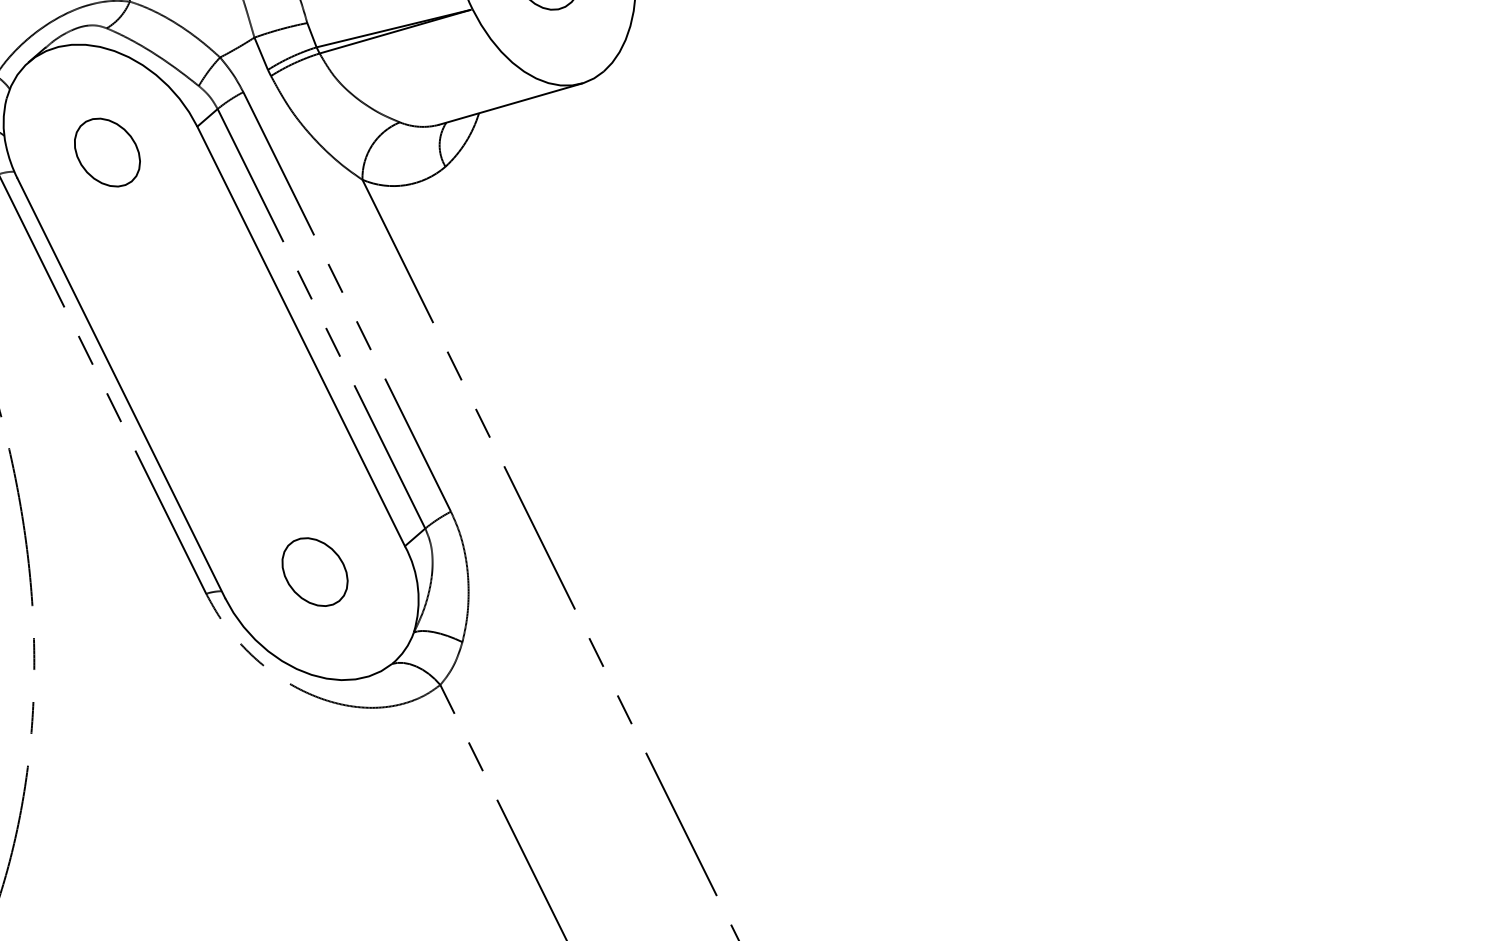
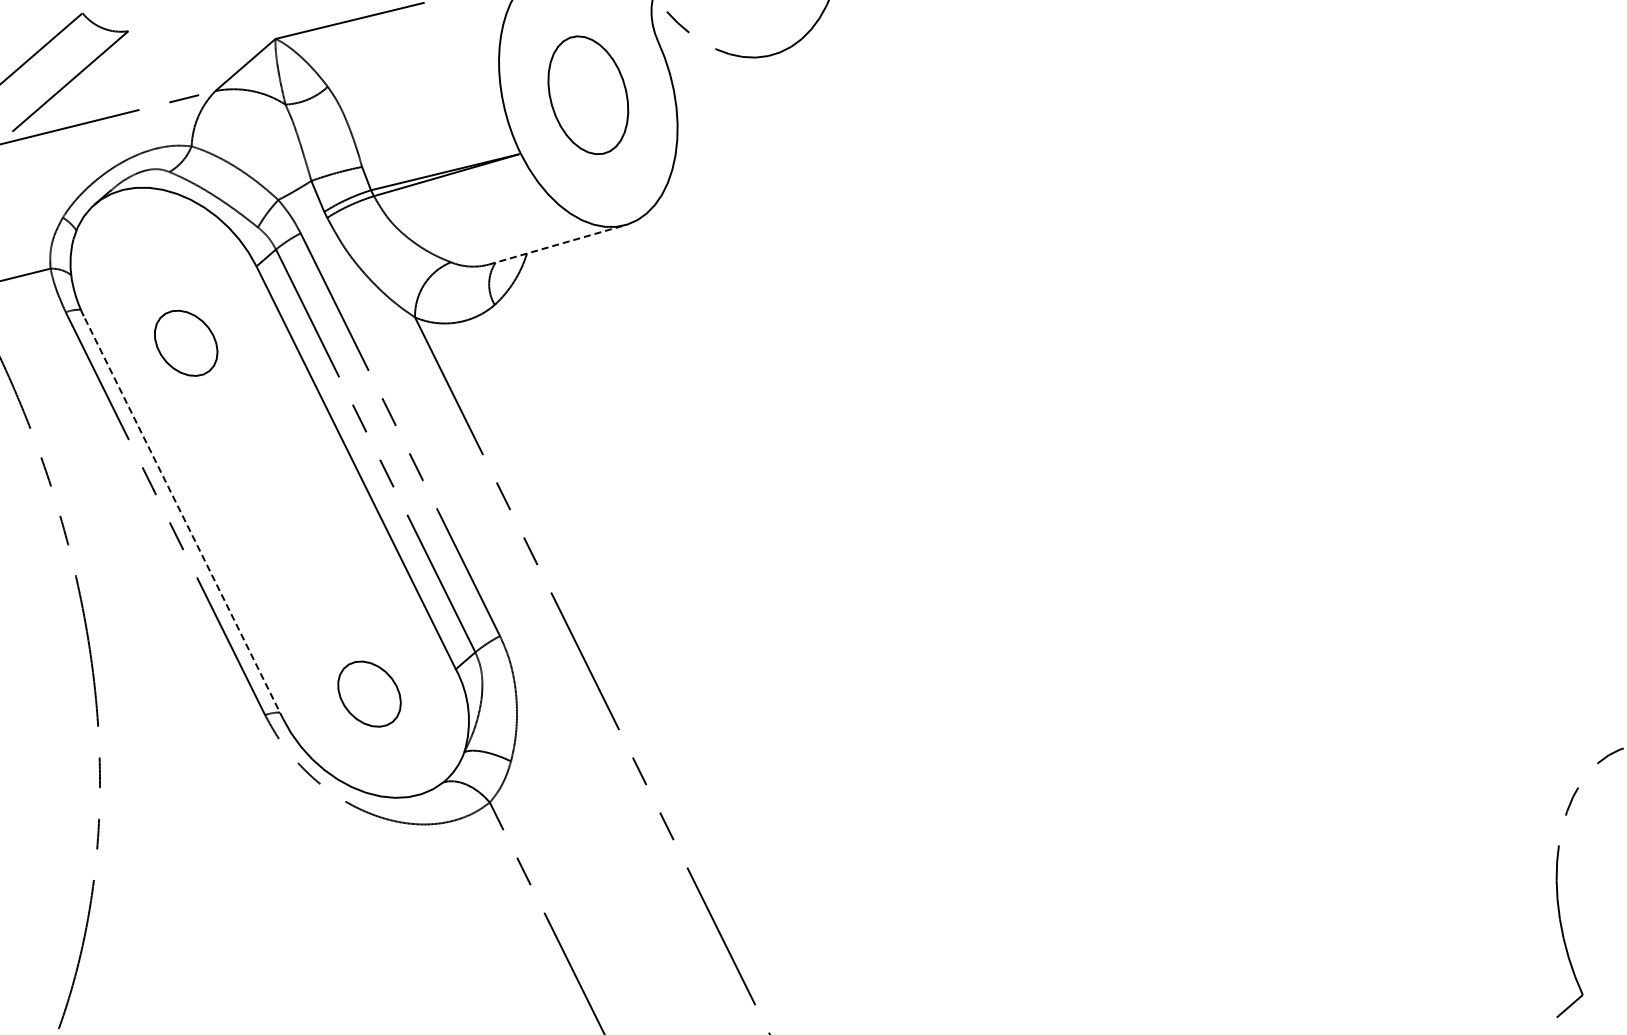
line: (510, 103) -> (557, 244), solid -> dashed
part: (107, 151) -> (186, 342), moved
line: (121, 388) -> (183, 517), solid -> dashed

